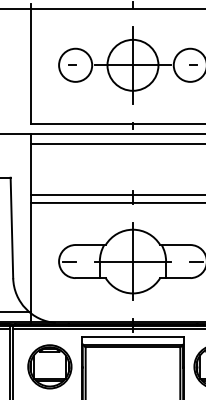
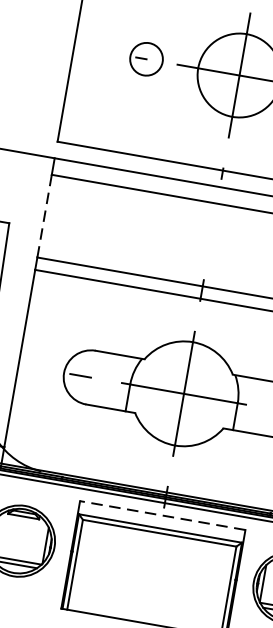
circle: (75, 64) -> (146, 57), size x0.6
line: (31, 170) -> (45, 217), solid -> dashed
line: (132, 336) -> (162, 515), solid -> dashed

